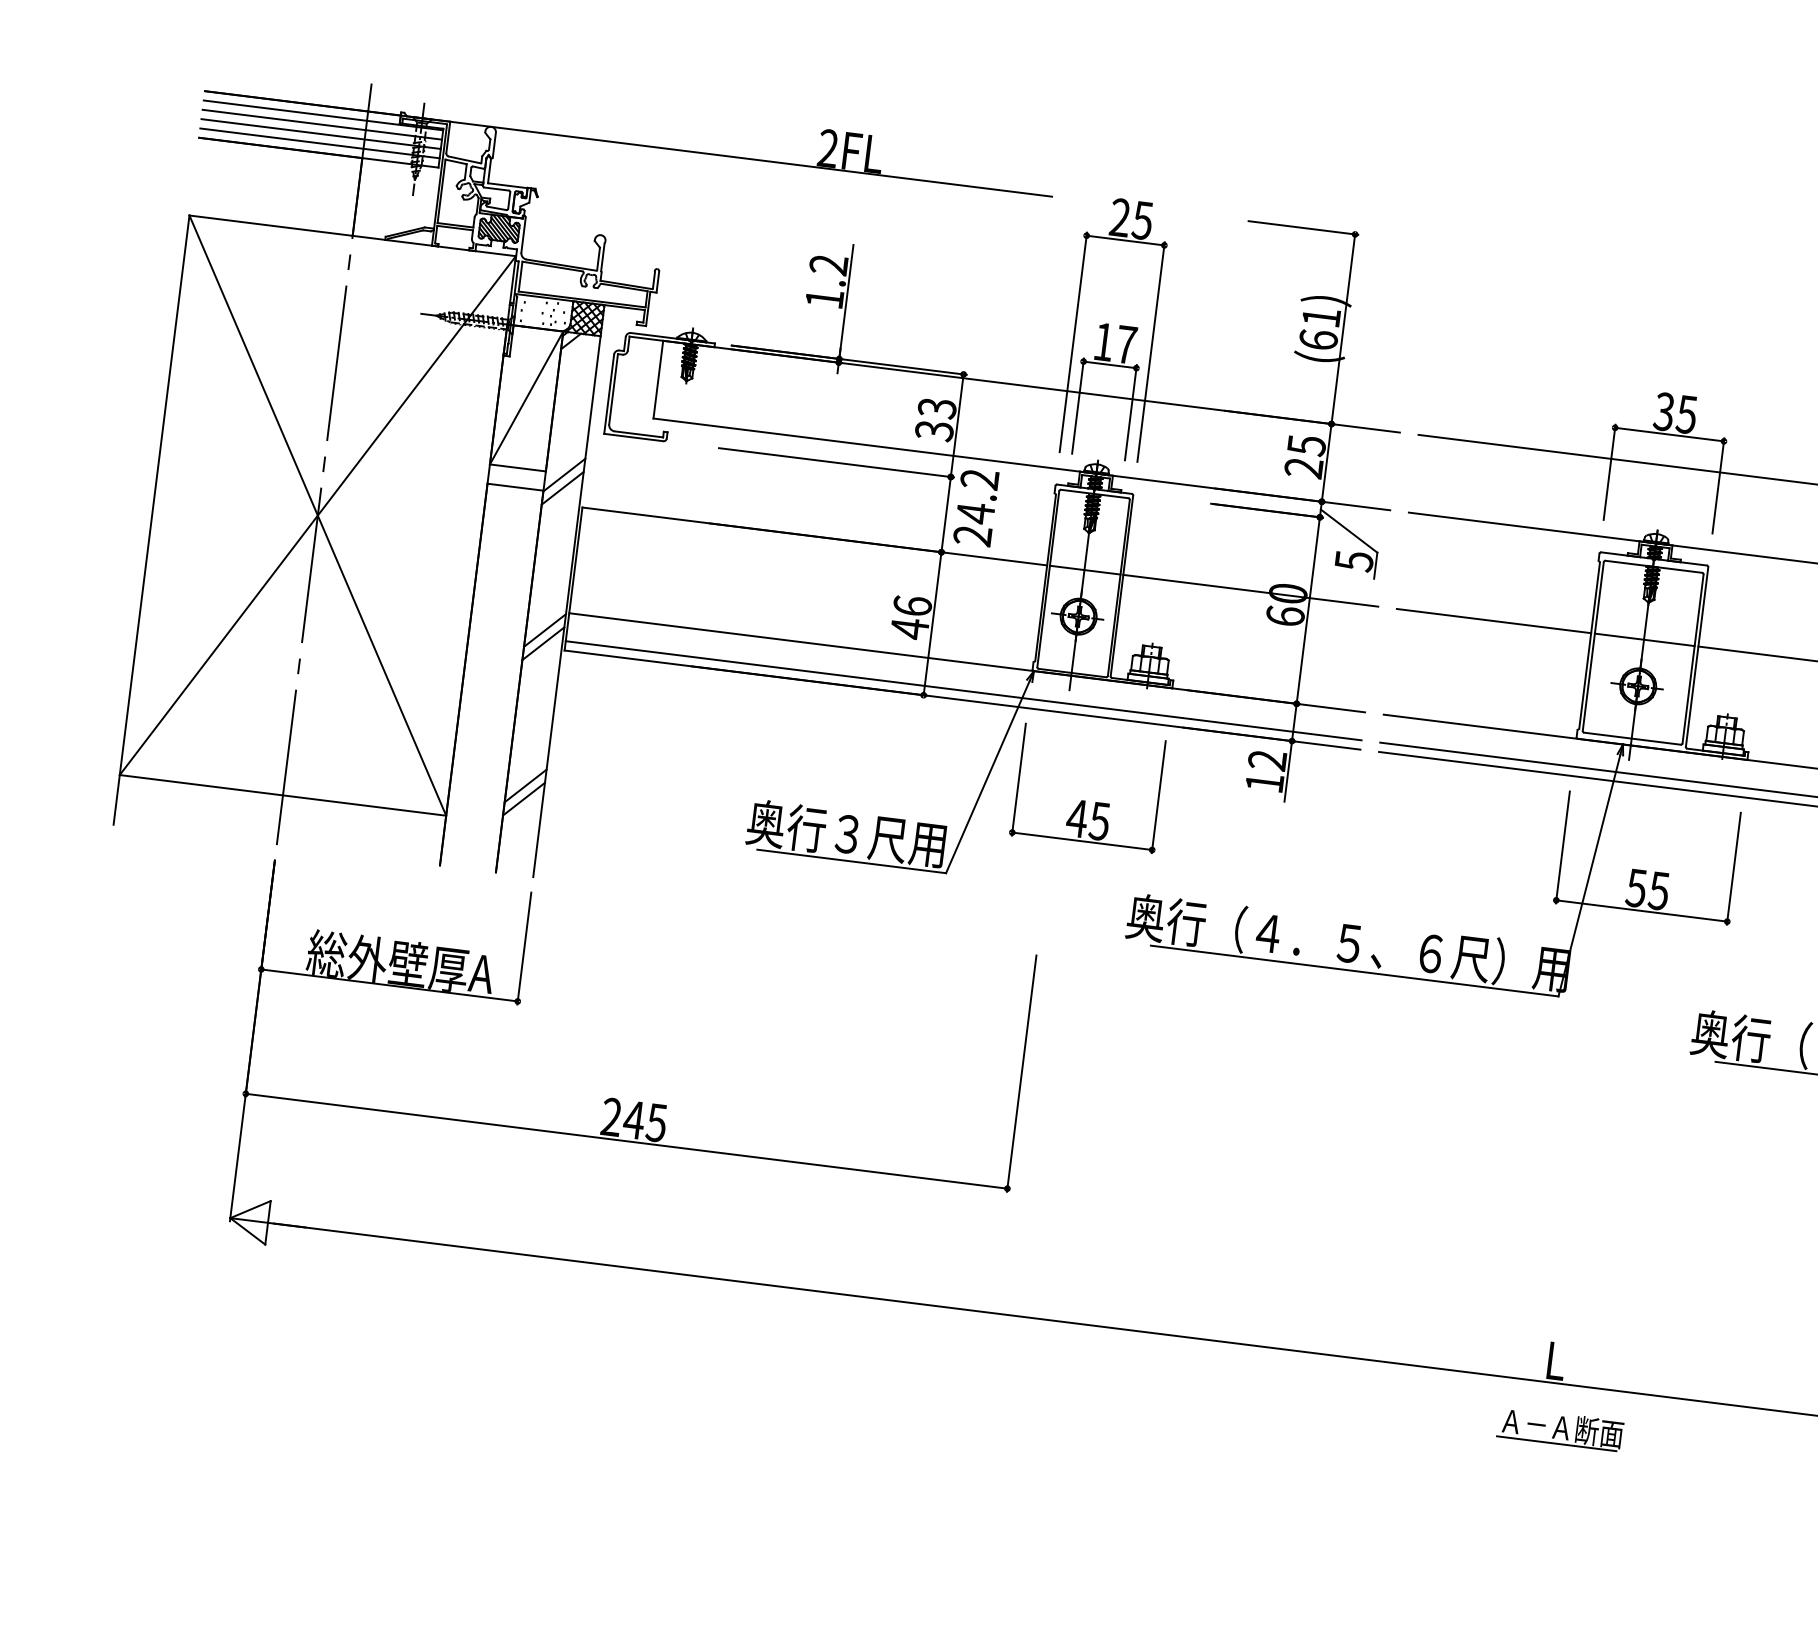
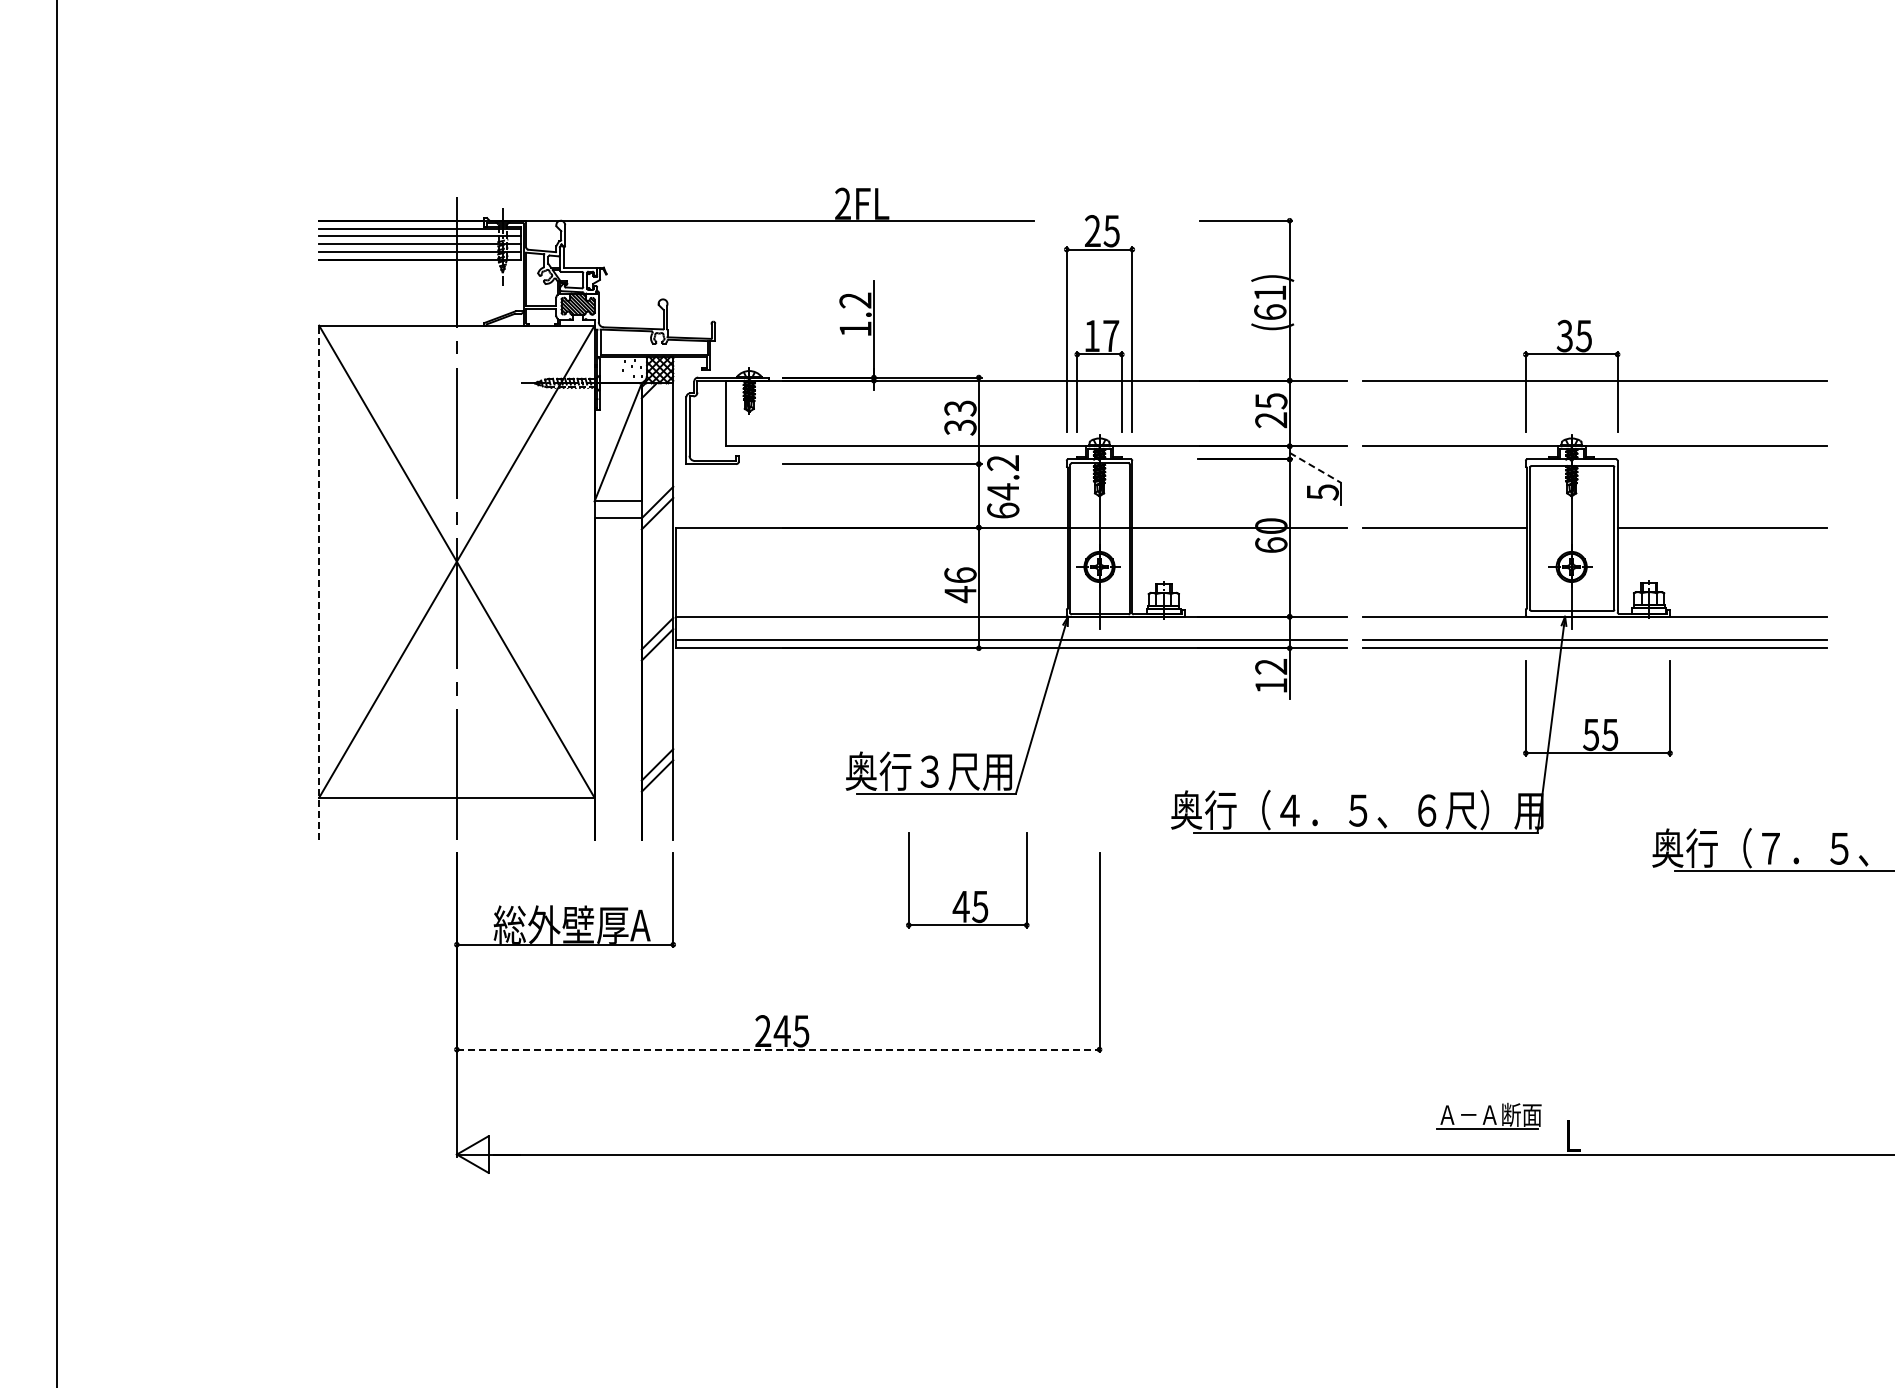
line: (151, 519) -> (319, 582), solid -> dashed
line: (1349, 530) -> (1315, 467), solid -> dashed
text: (973, 535) -> (1003, 510), 24.2 -> 64.2
line: (1644, 639) -> (1572, 527), removed
part: (1085, 801) -> (966, 891), moved
line: (626, 1141) -> (778, 1049), solid -> dashed
part: (1559, 1428) -> (1488, 1115), moved

